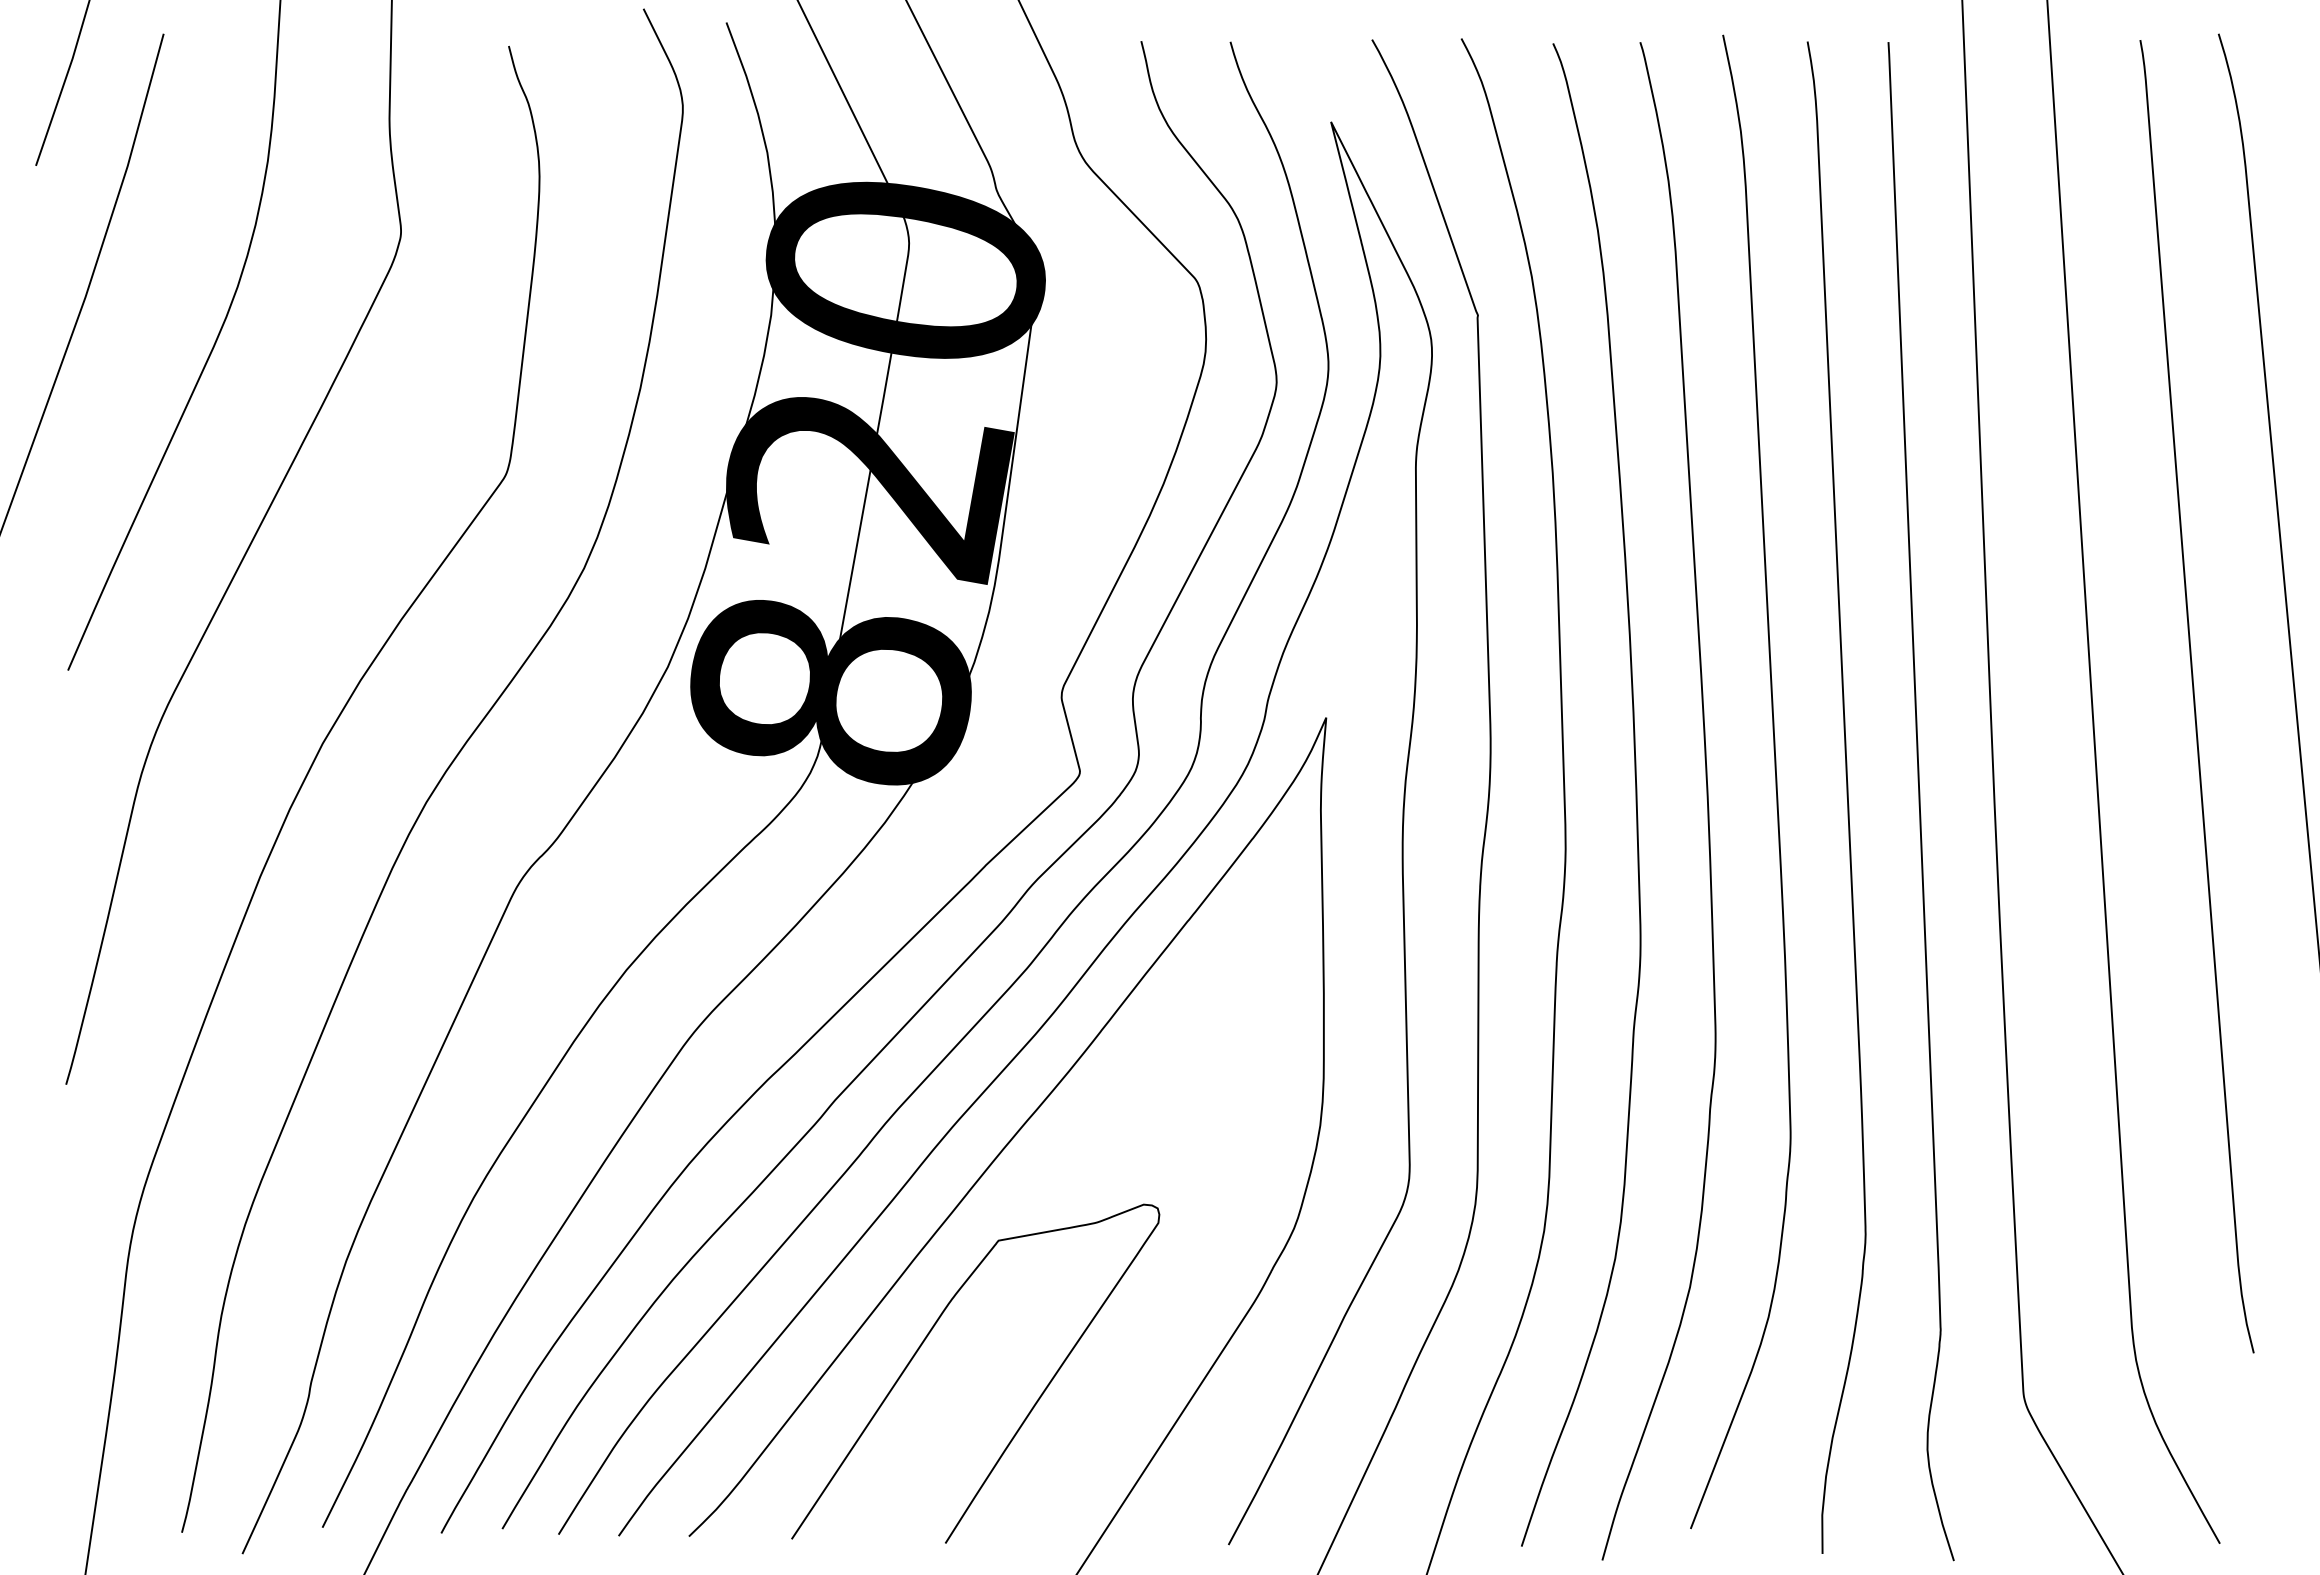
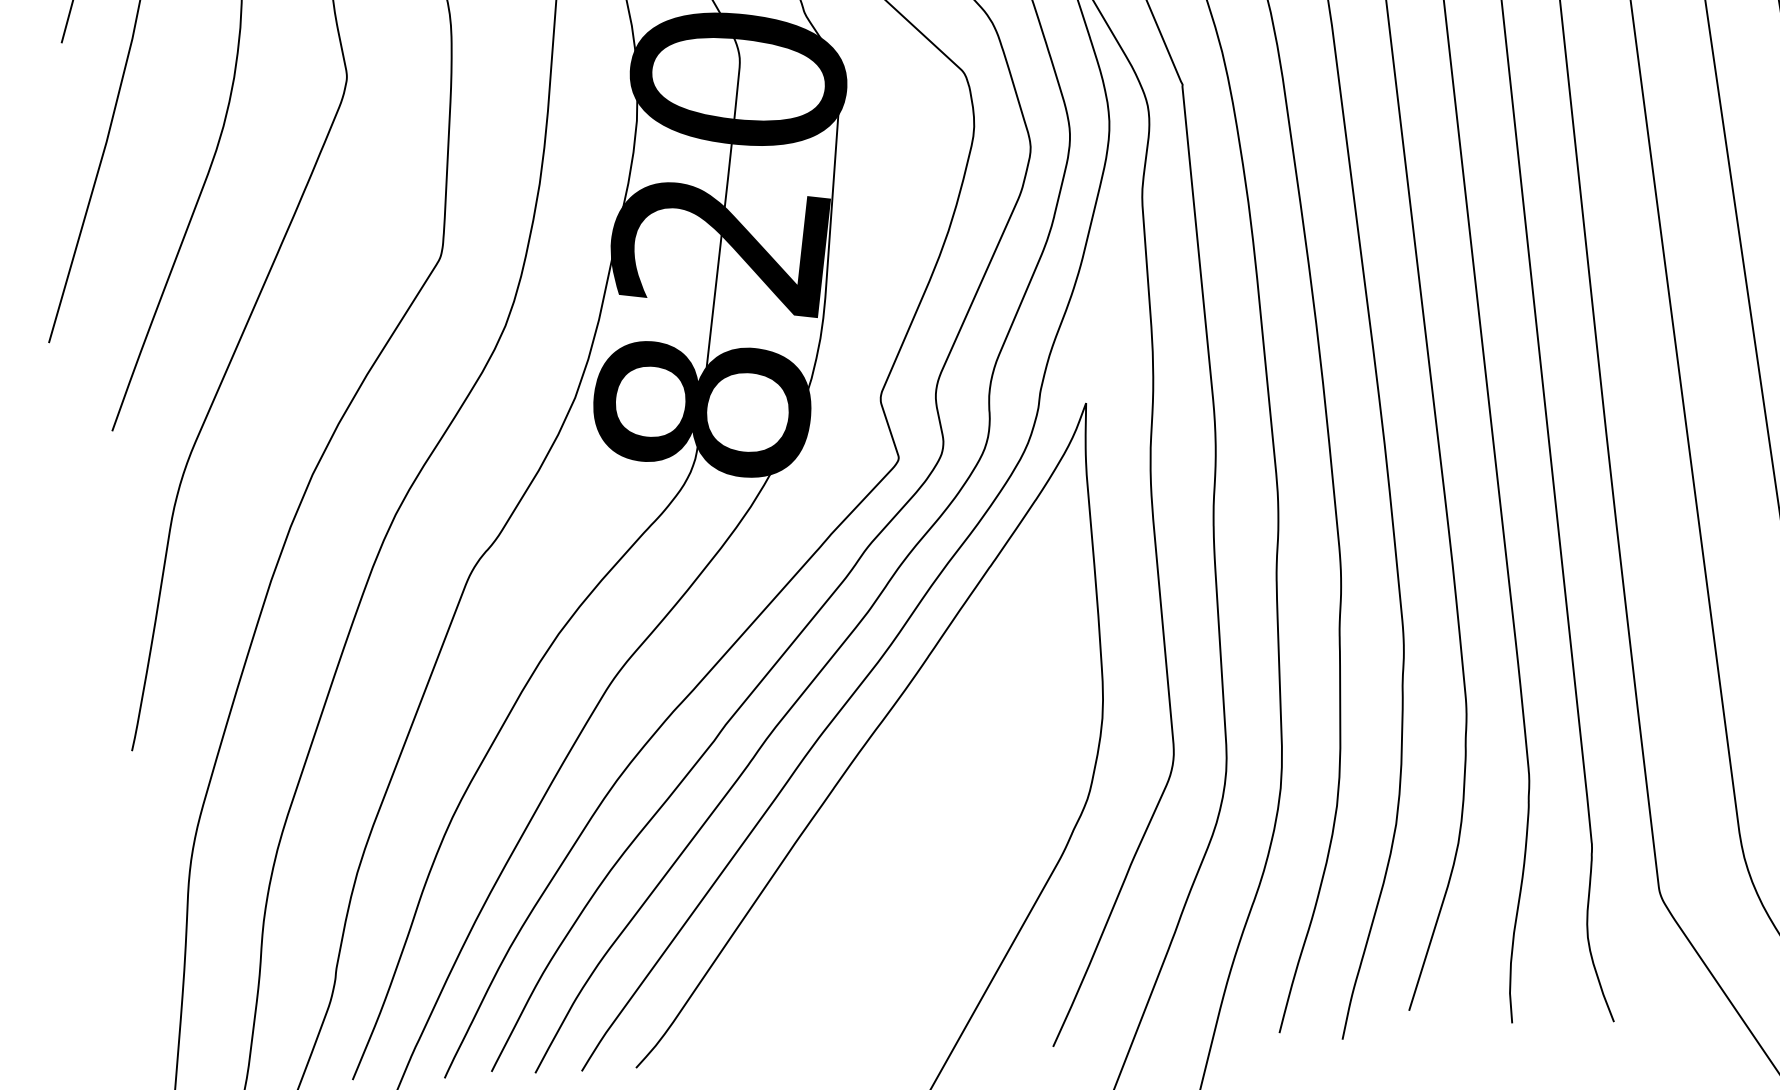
curve: (925, 1340) -> (808, 904), removed

